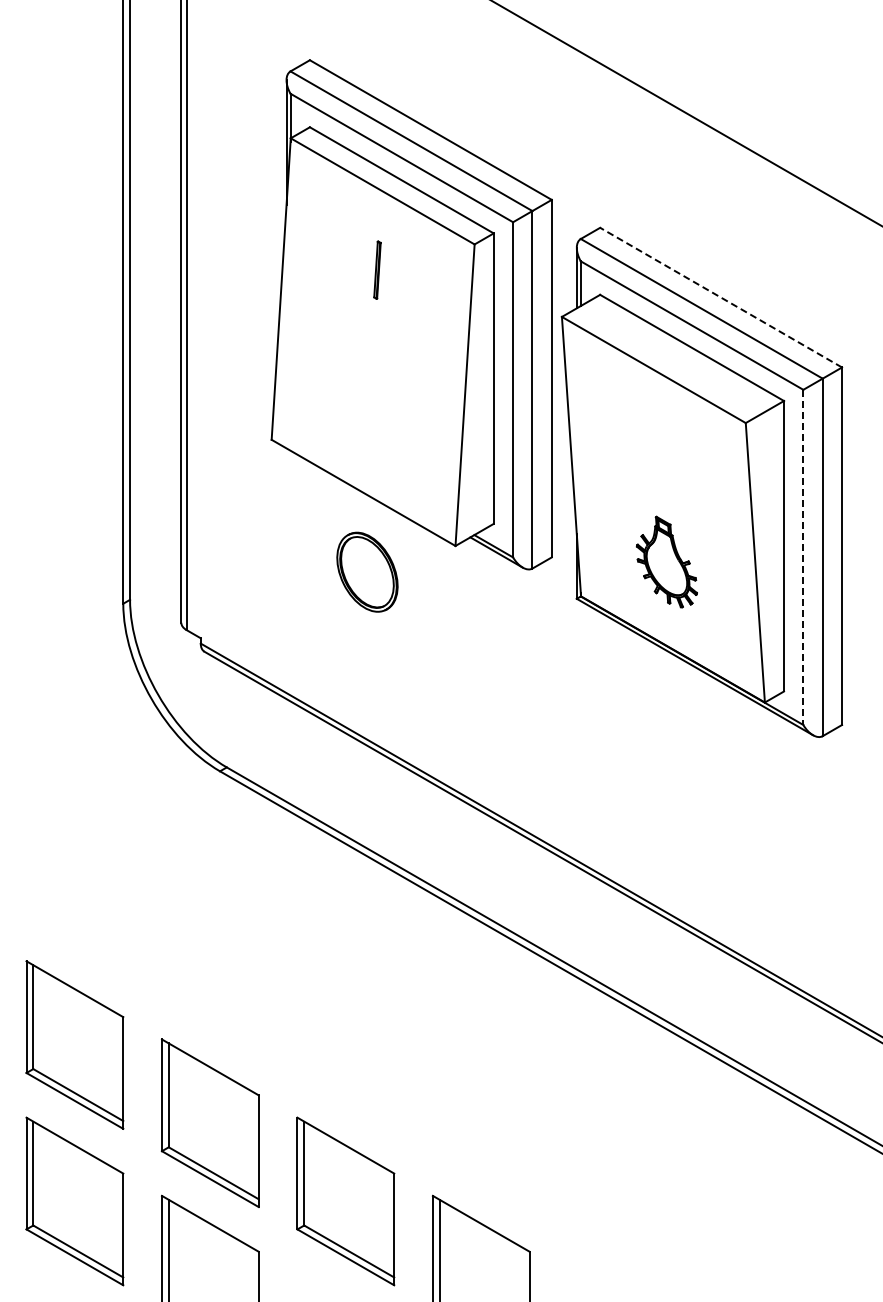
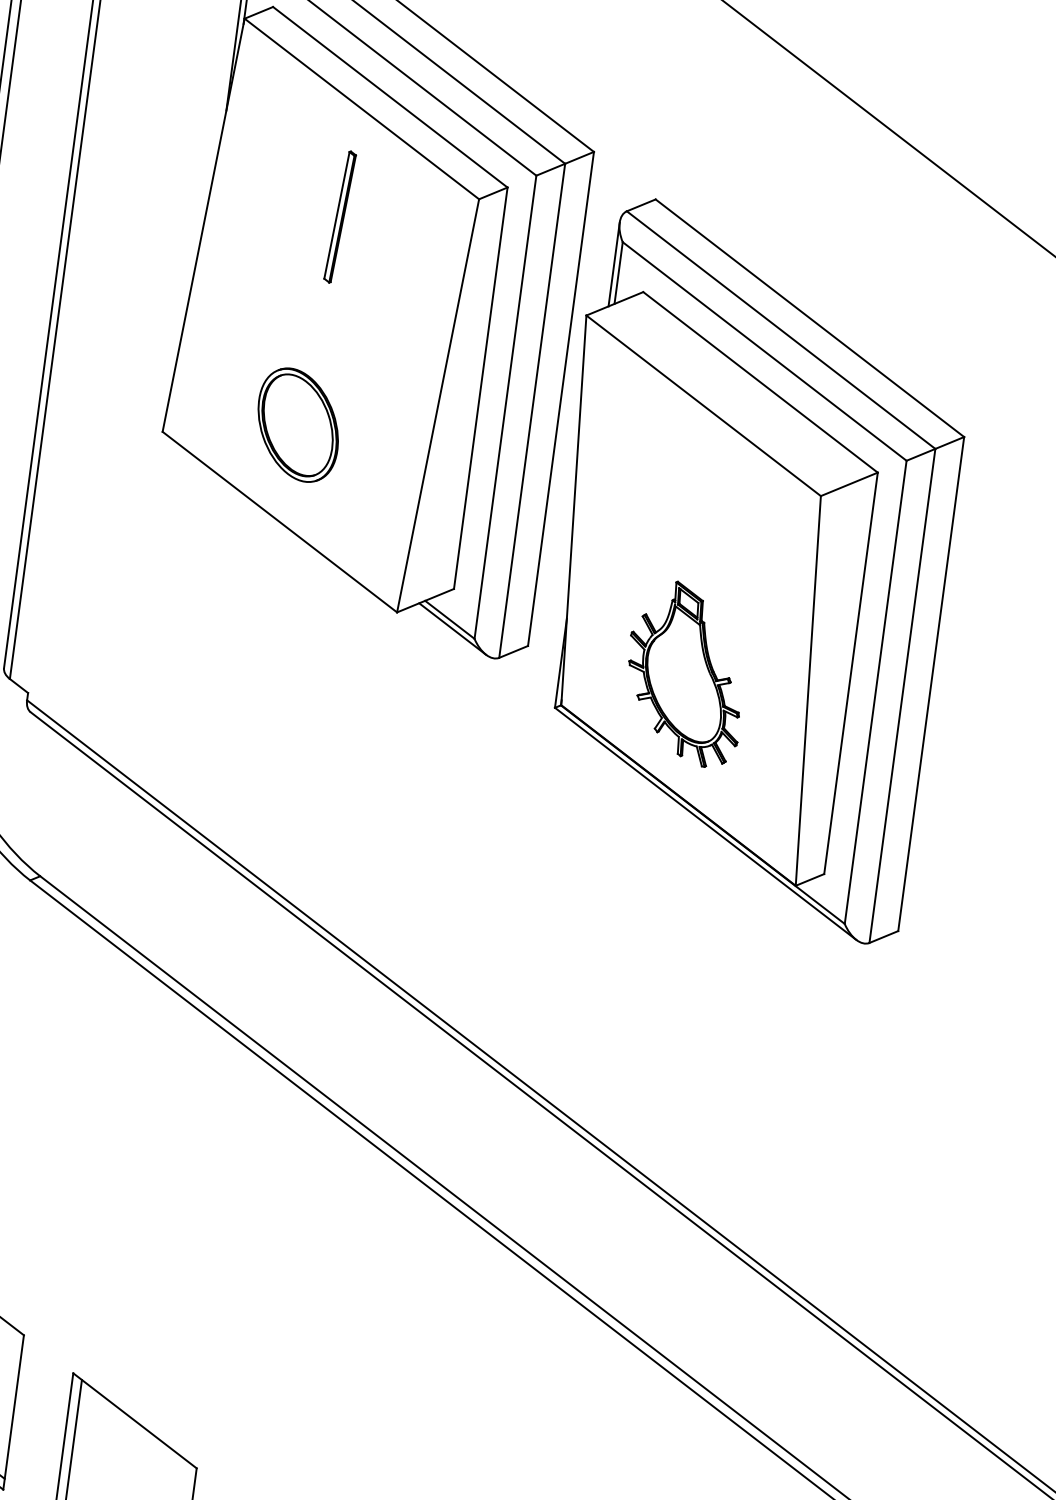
part: (377, 269) -> (340, 215), size x1.67
line: (721, 297) -> (810, 318), dashed -> solid
line: (803, 557) -> (875, 692), dashed -> solid
part: (666, 561) -> (685, 672), size x1.43
part: (367, 571) -> (298, 424), moved

